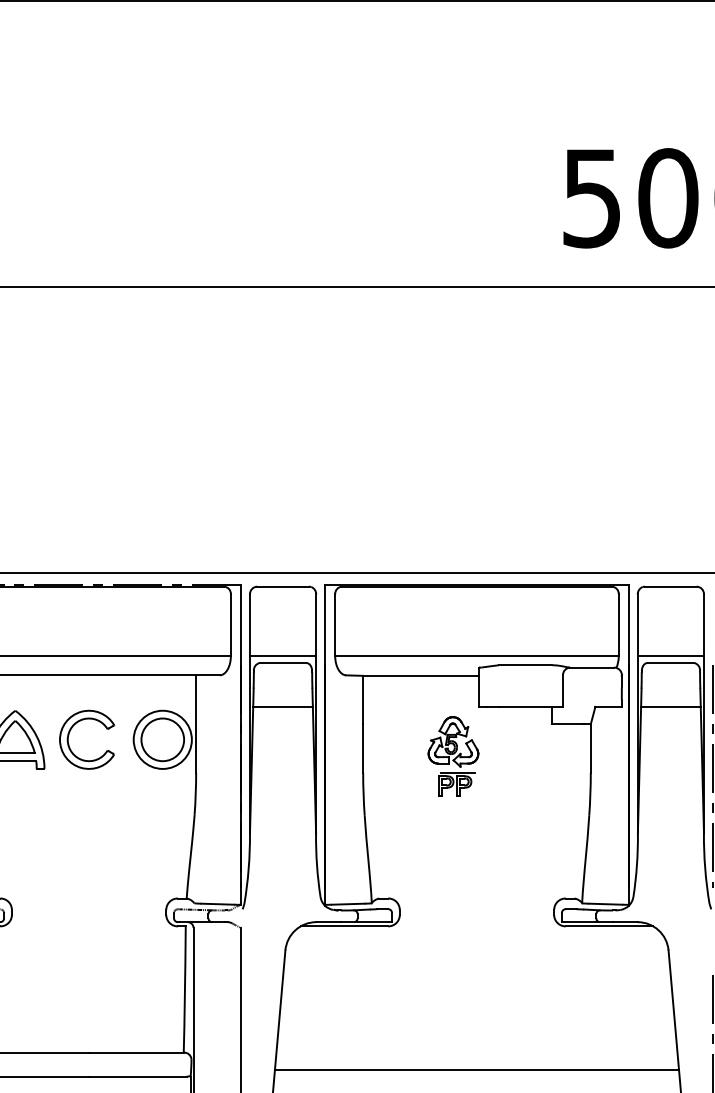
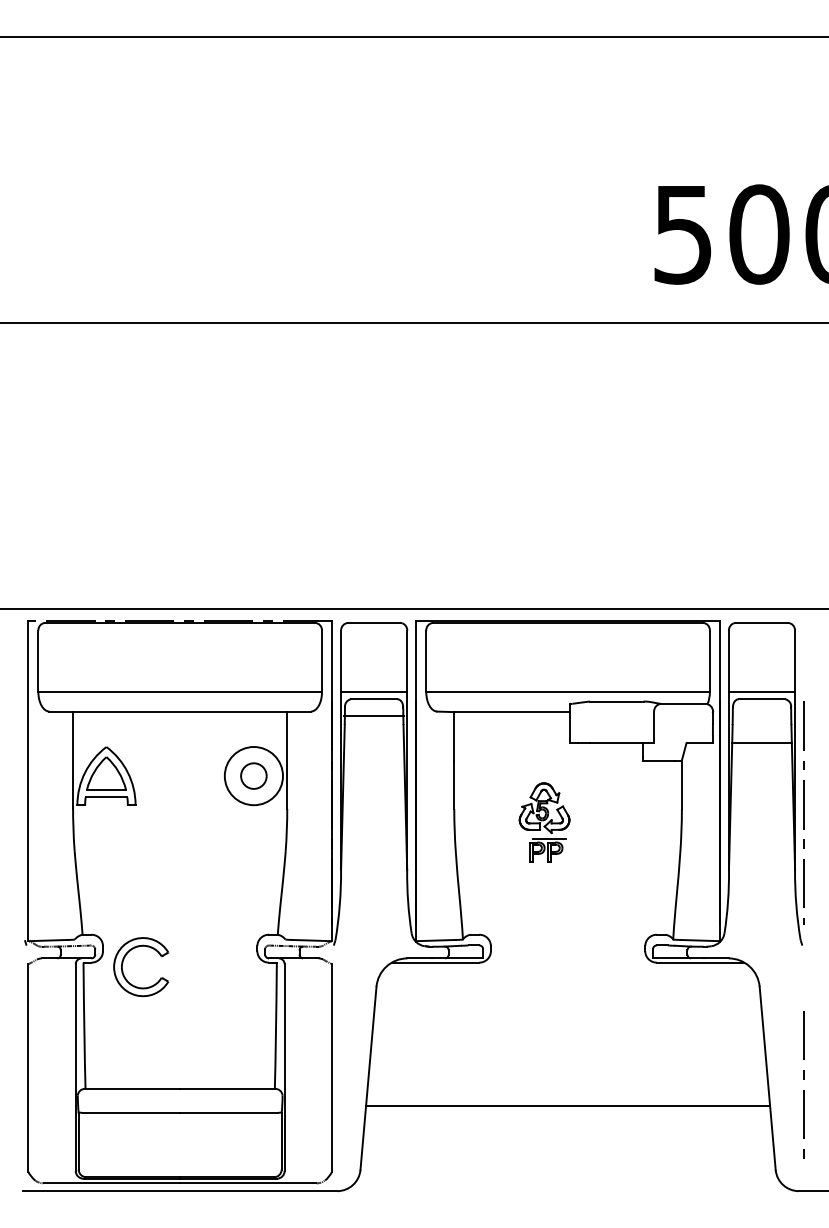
line: (282, 707) -> (373, 716), moved
circle: (162, 739) -> (253, 775), size x0.6
part: (69, 743) -> (123, 970), moved
part: (453, 756) -> (544, 822), moved

